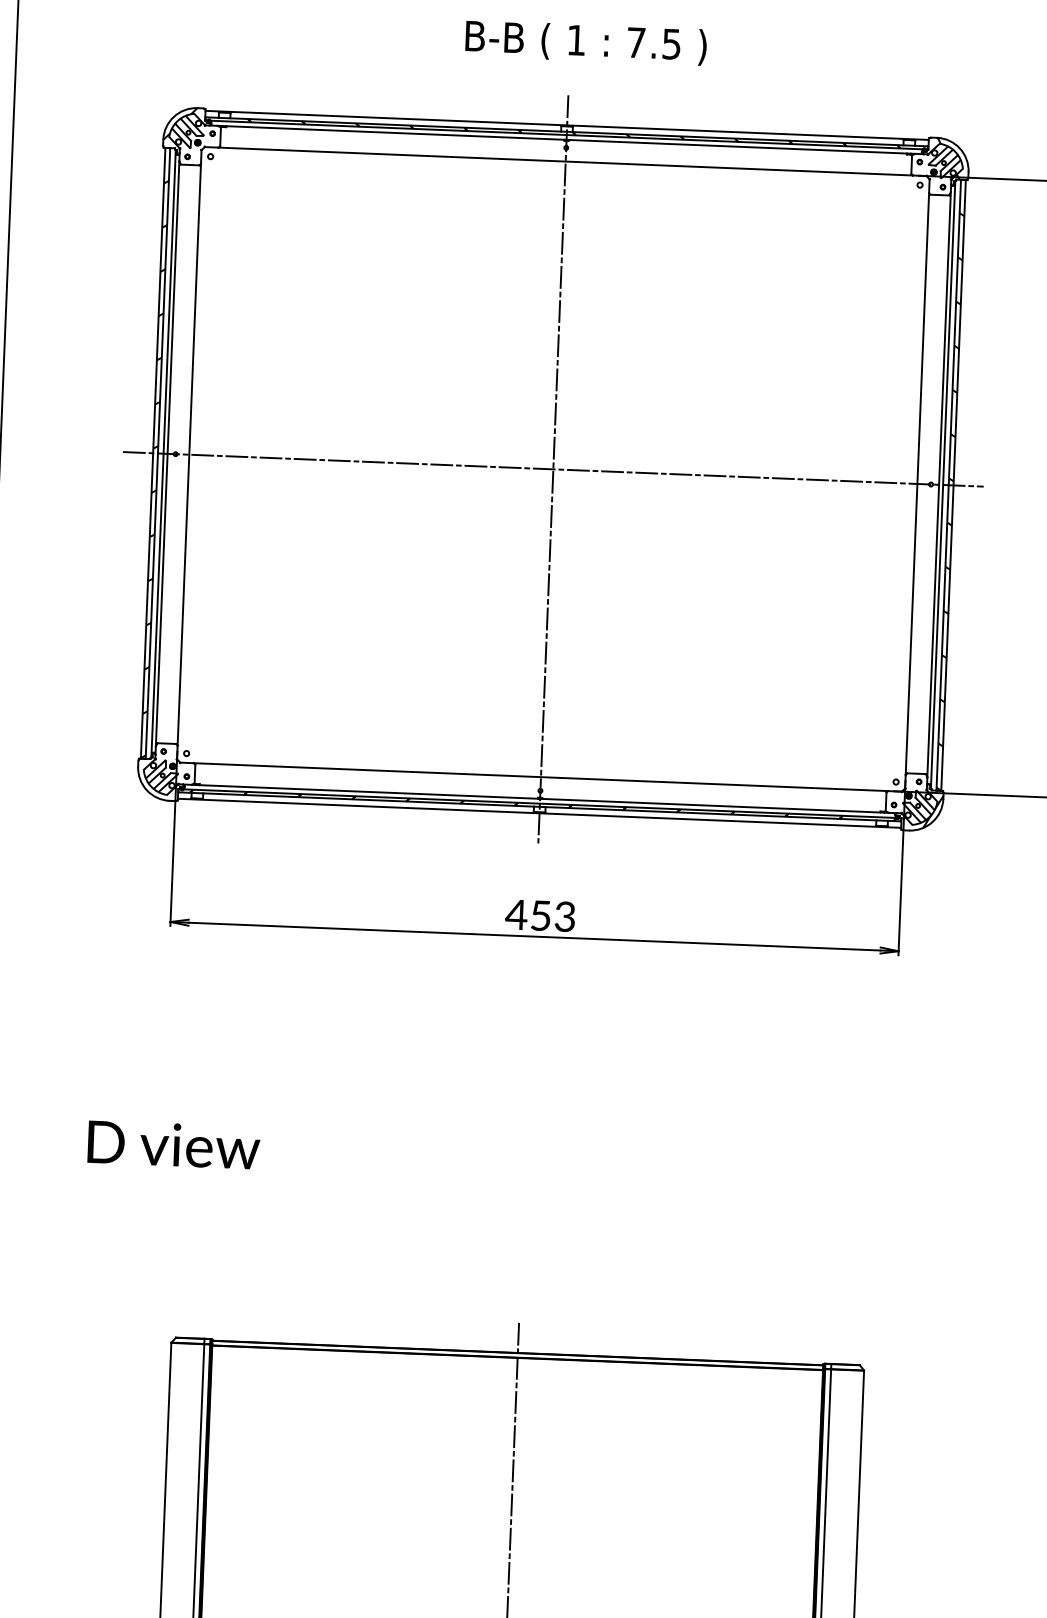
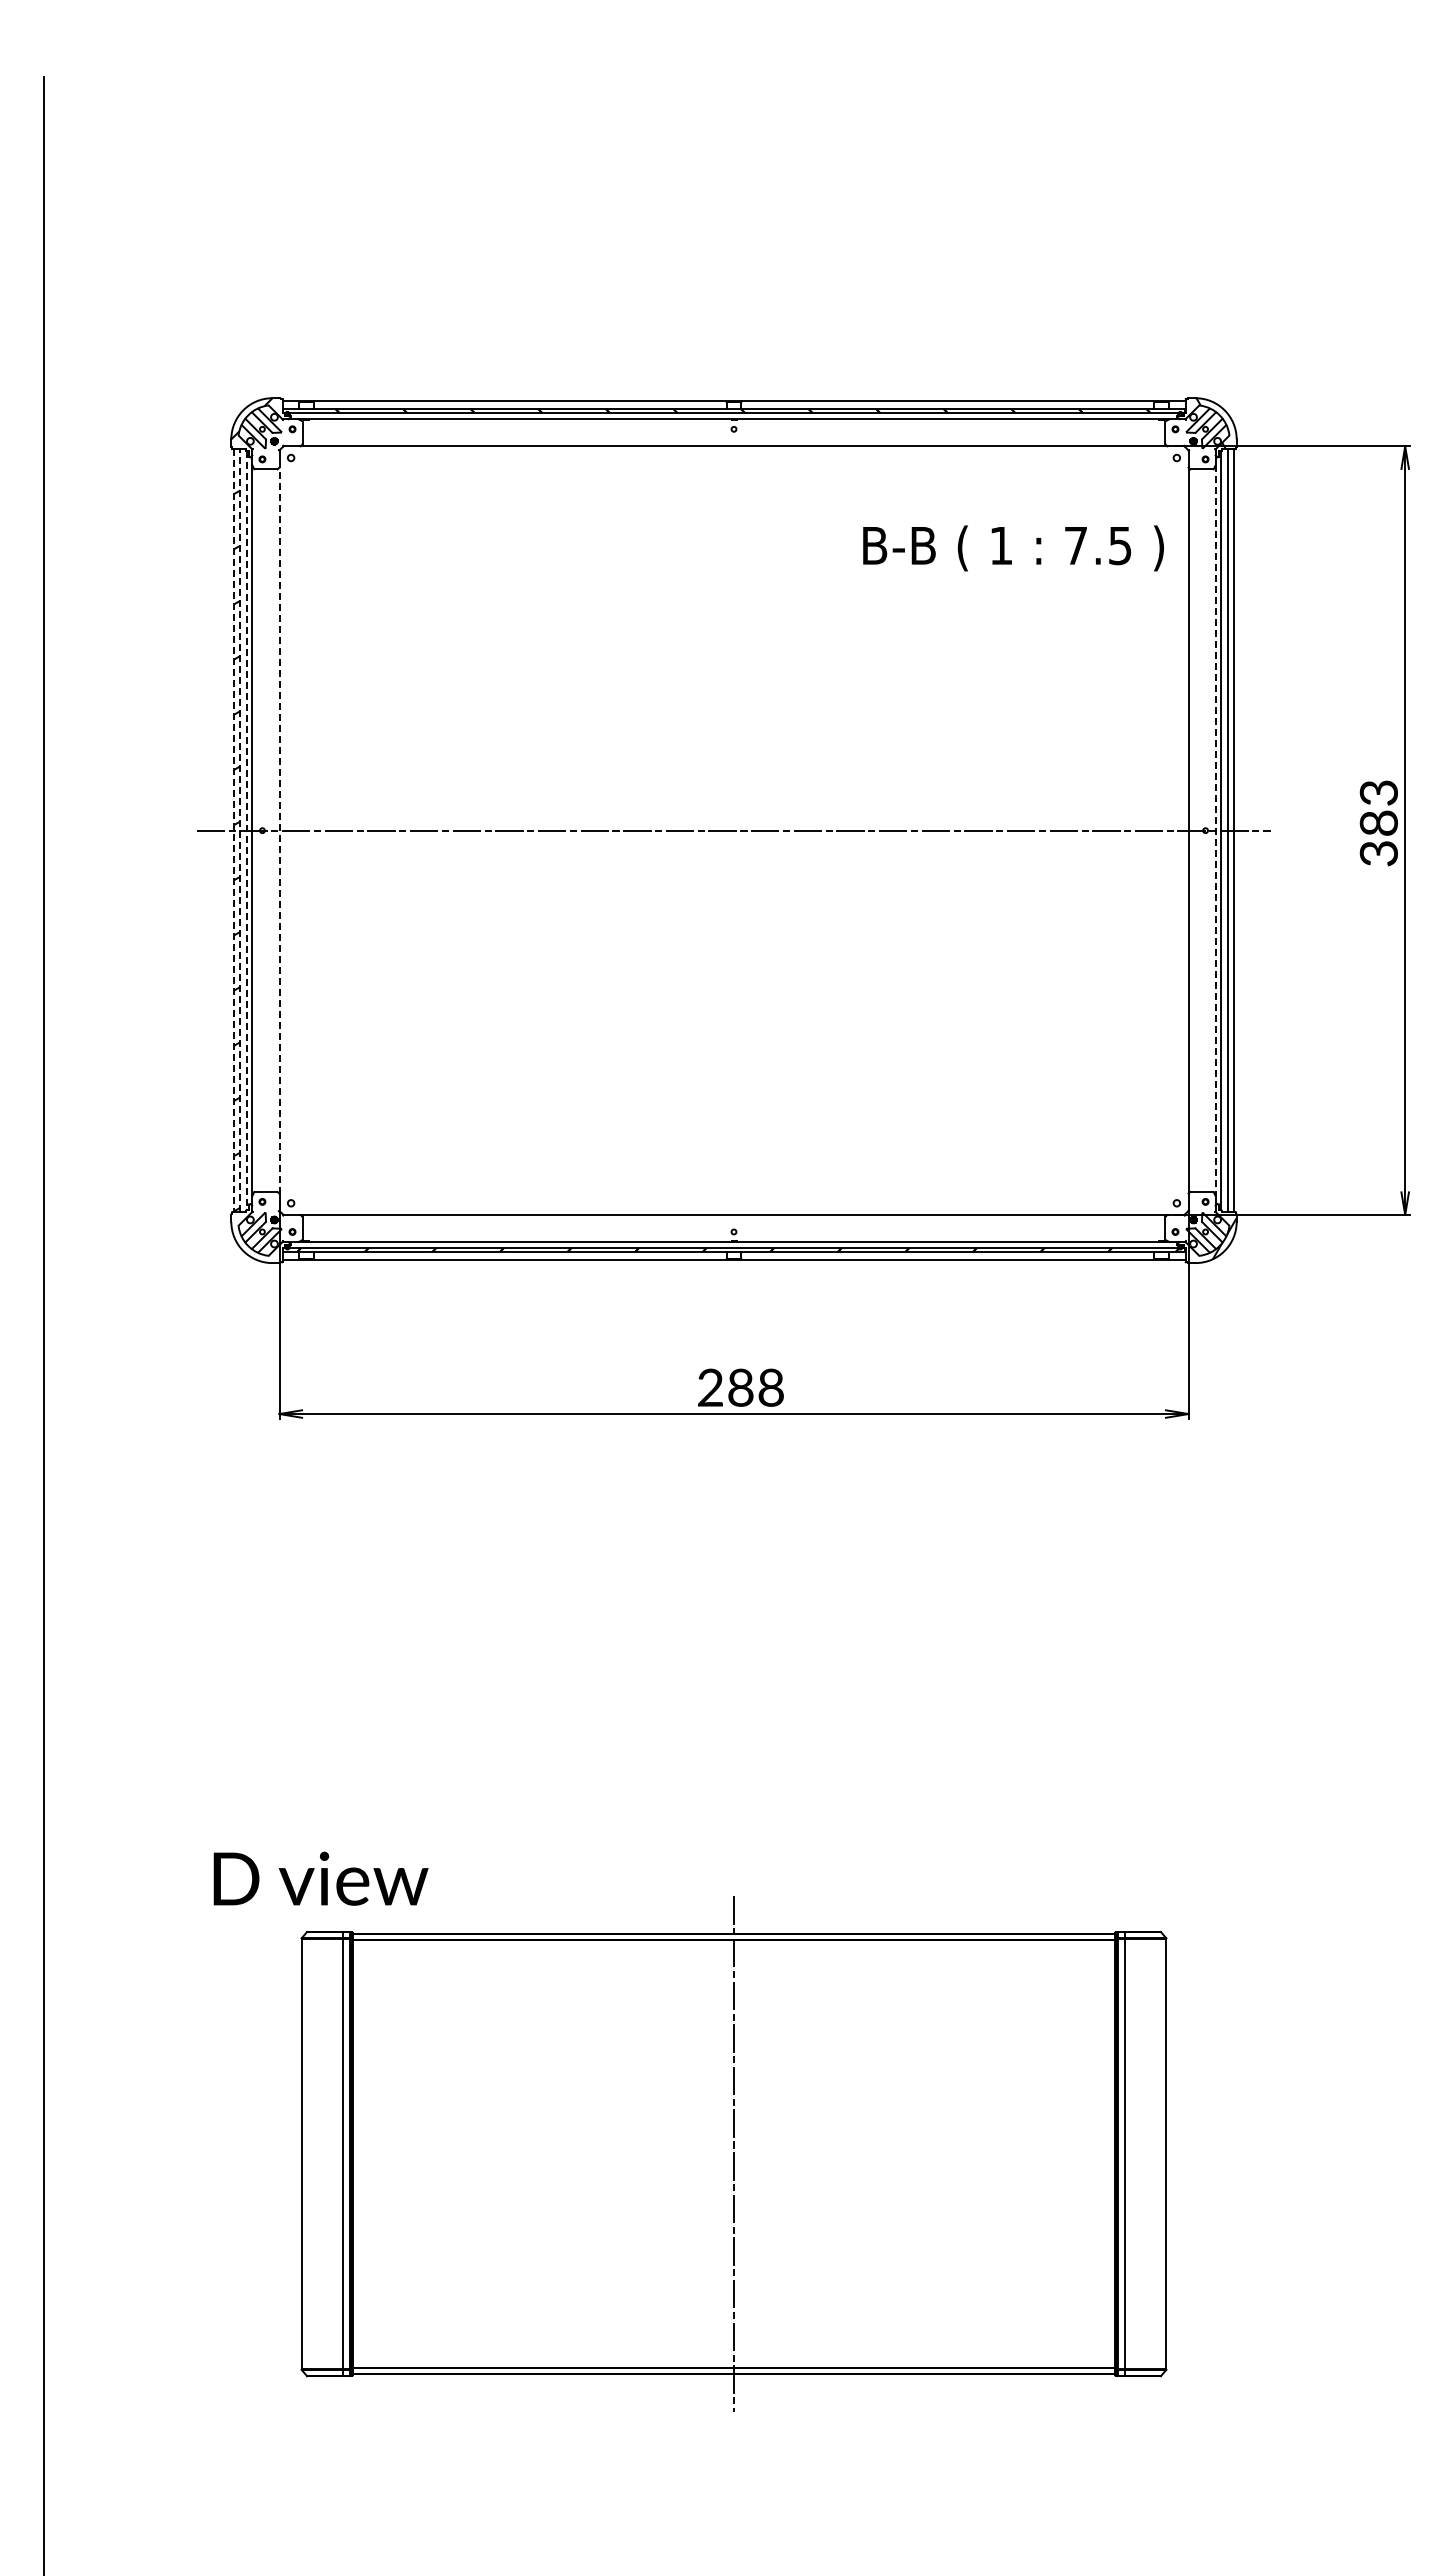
text: (586, 42) -> (1013, 548), moved
line: (153, 453) -> (234, 831), solid -> dashed
line: (158, 453) -> (240, 830), solid -> dashed
line: (163, 454) -> (247, 831), solid -> dashed
line: (189, 454) -> (279, 830), solid -> dashed
line: (553, 469) -> (734, 830), removed
line: (938, 485) -> (1215, 831), solid -> dashed
hatch: (950, 502) -> (1230, 851), removed
text: (539, 915) -> (739, 1387), 453 -> 288
text: (173, 1144) -> (320, 1878), moved

